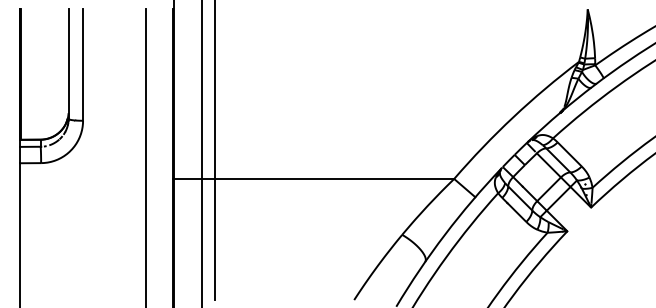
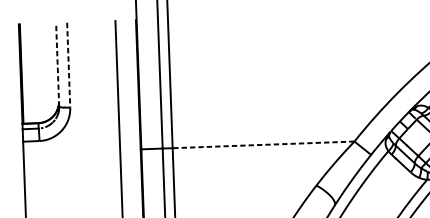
line: (68, 64) -> (57, 65), solid -> dashed
line: (83, 65) -> (69, 65), solid -> dashed
line: (334, 178) -> (263, 144), solid -> dashed

